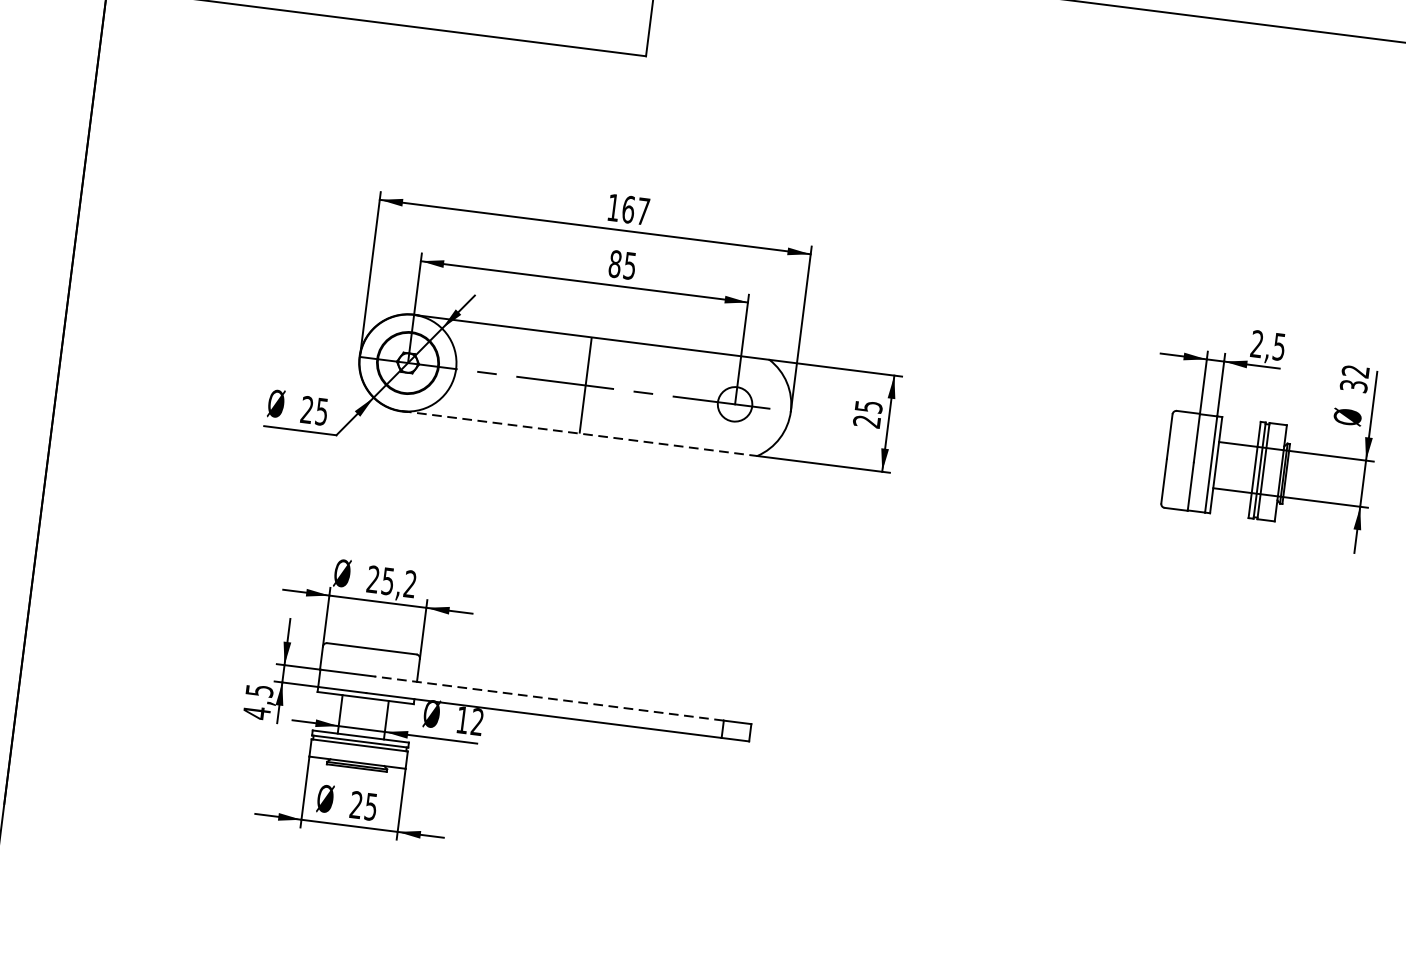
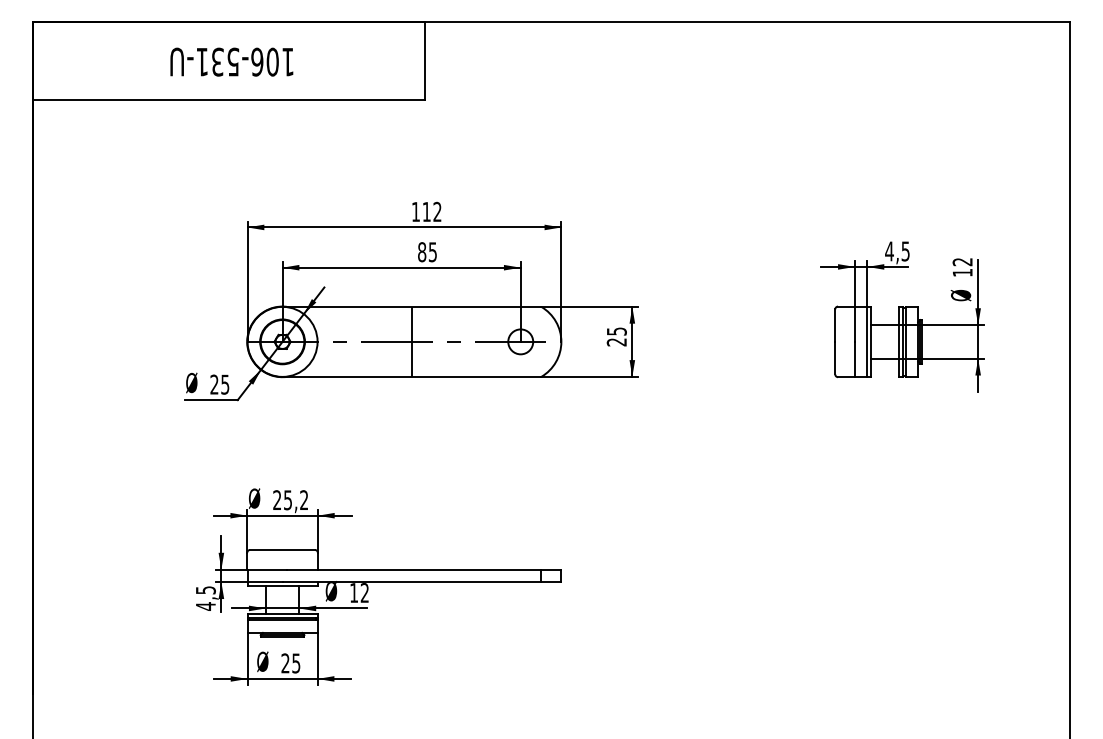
text: (635, 209) -> (431, 211), 167 -> 112
text: (1257, 344) -> (889, 251), 2,5 -> 4,5
text: (1353, 385) -> (962, 272), 32 -> 12
line: (580, 433) -> (412, 376), dashed -> solid
line: (548, 698) -> (413, 569), dashed -> solid

